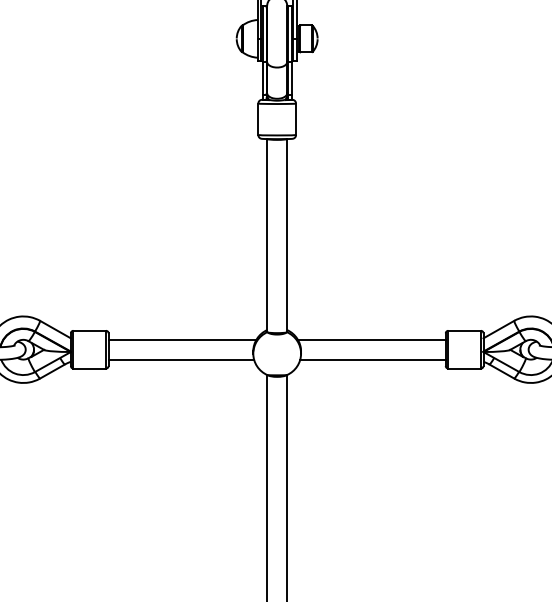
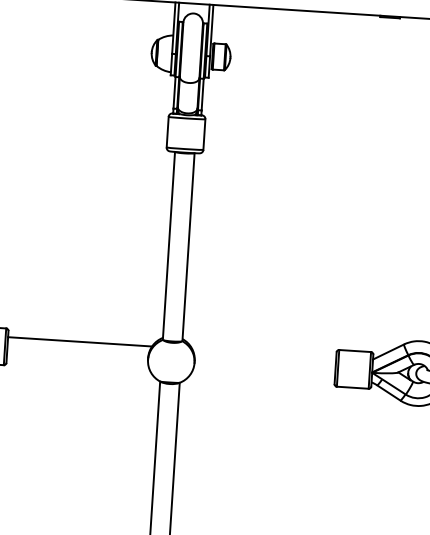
line: (371, 339) -> (263, 353), removed
line: (181, 359) -> (77, 361), removed
line: (372, 359) -> (263, 373), removed

